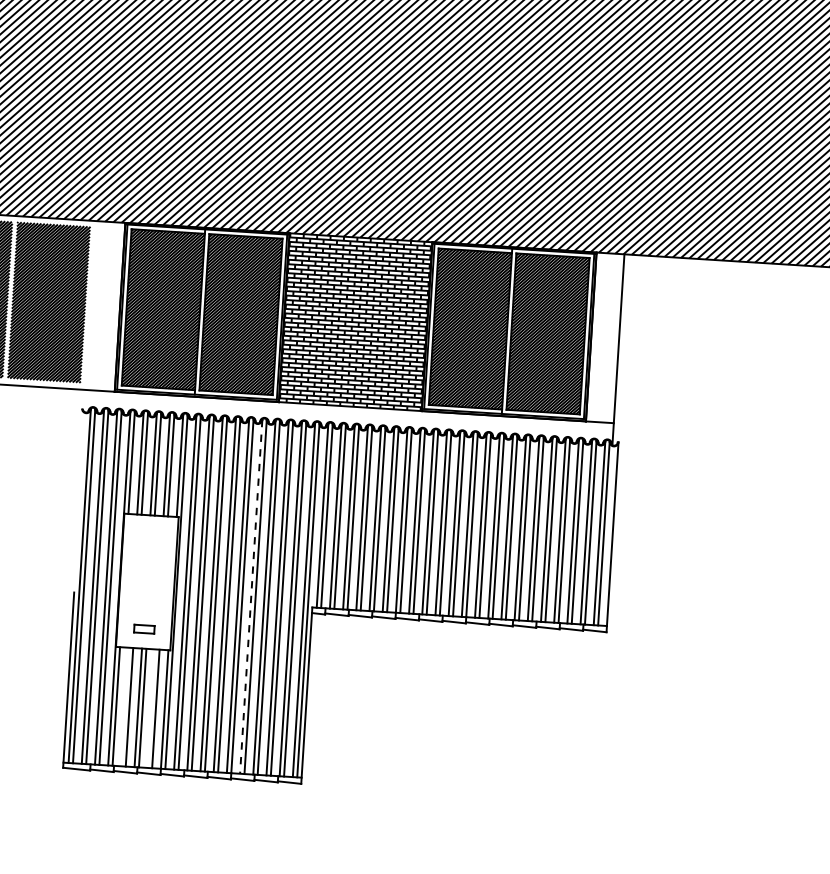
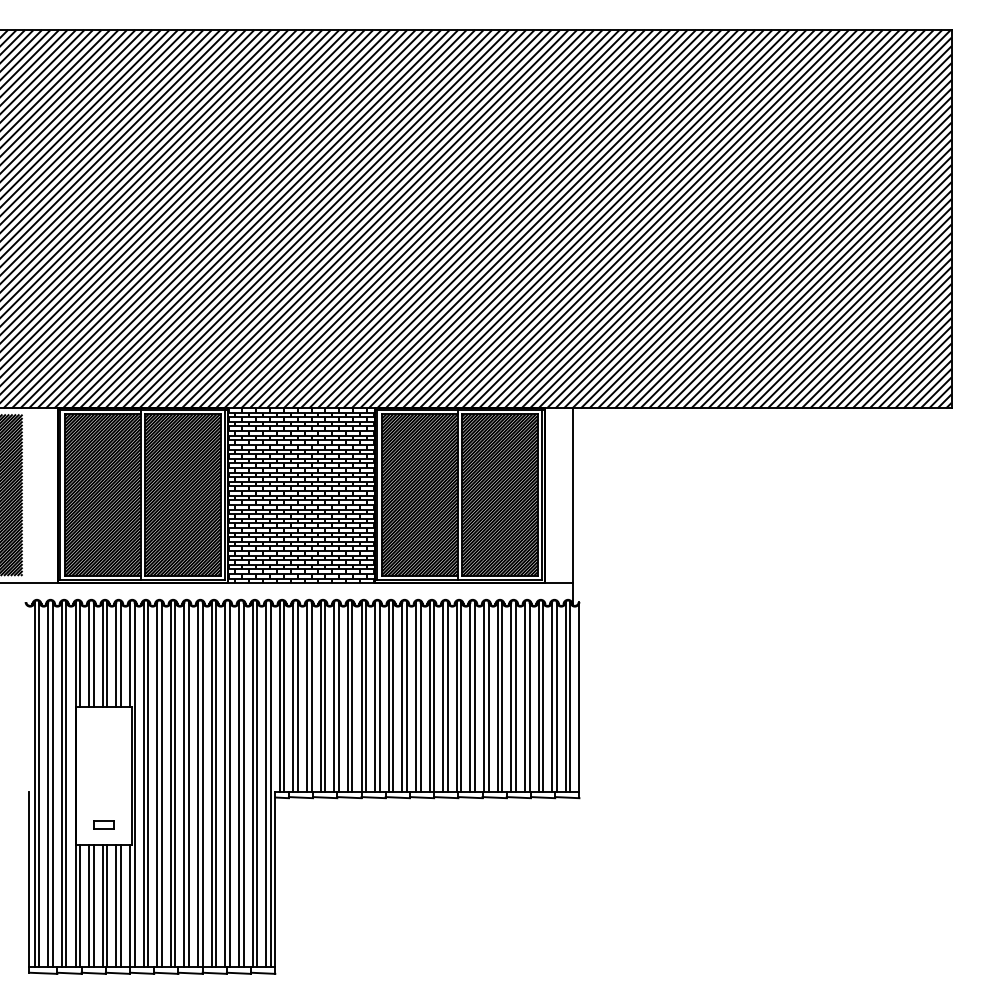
line: (251, 596) -> (211, 784), dashed -> solid
line: (125, 707) -> (89, 906), added
line: (151, 708) -> (116, 906), added

